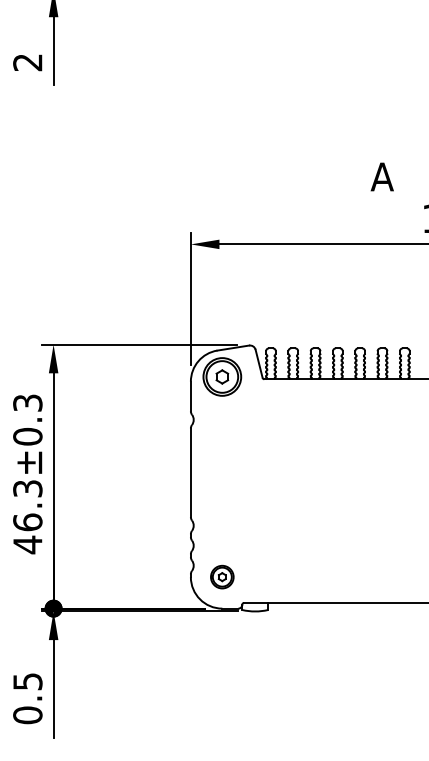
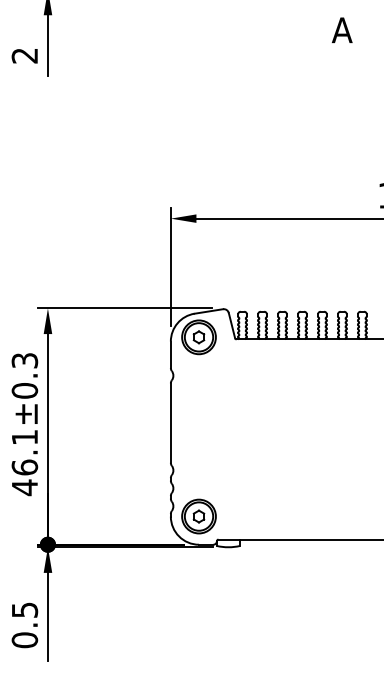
text: (382, 176) -> (342, 29), moved
text: (27, 488) -> (24, 437), 46.3±0.3 -> 46.1±0.3
part: (221, 577) -> (198, 516), size x1.67

